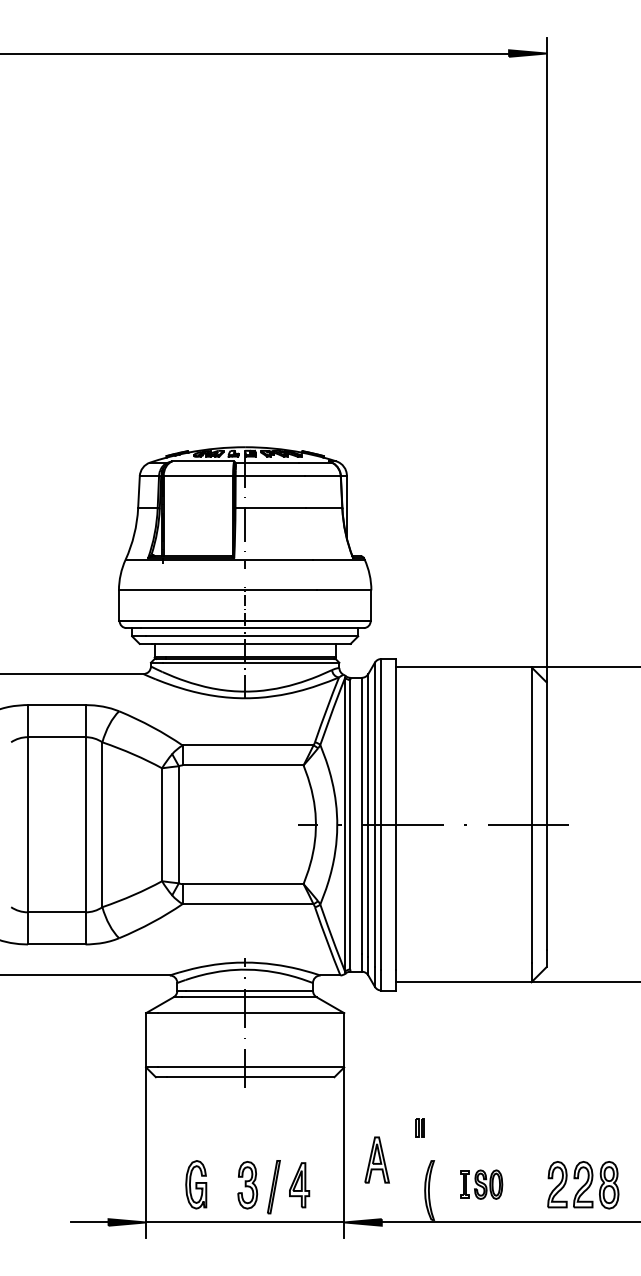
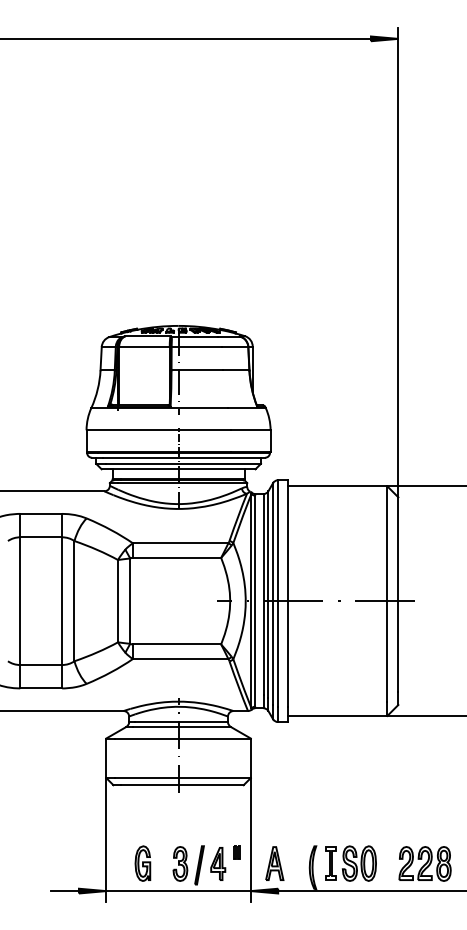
part: (419, 1128) -> (236, 852), moved
part: (376, 1159) -> (274, 863), moved
part: (480, 1184) -> (350, 863), size x1.67

